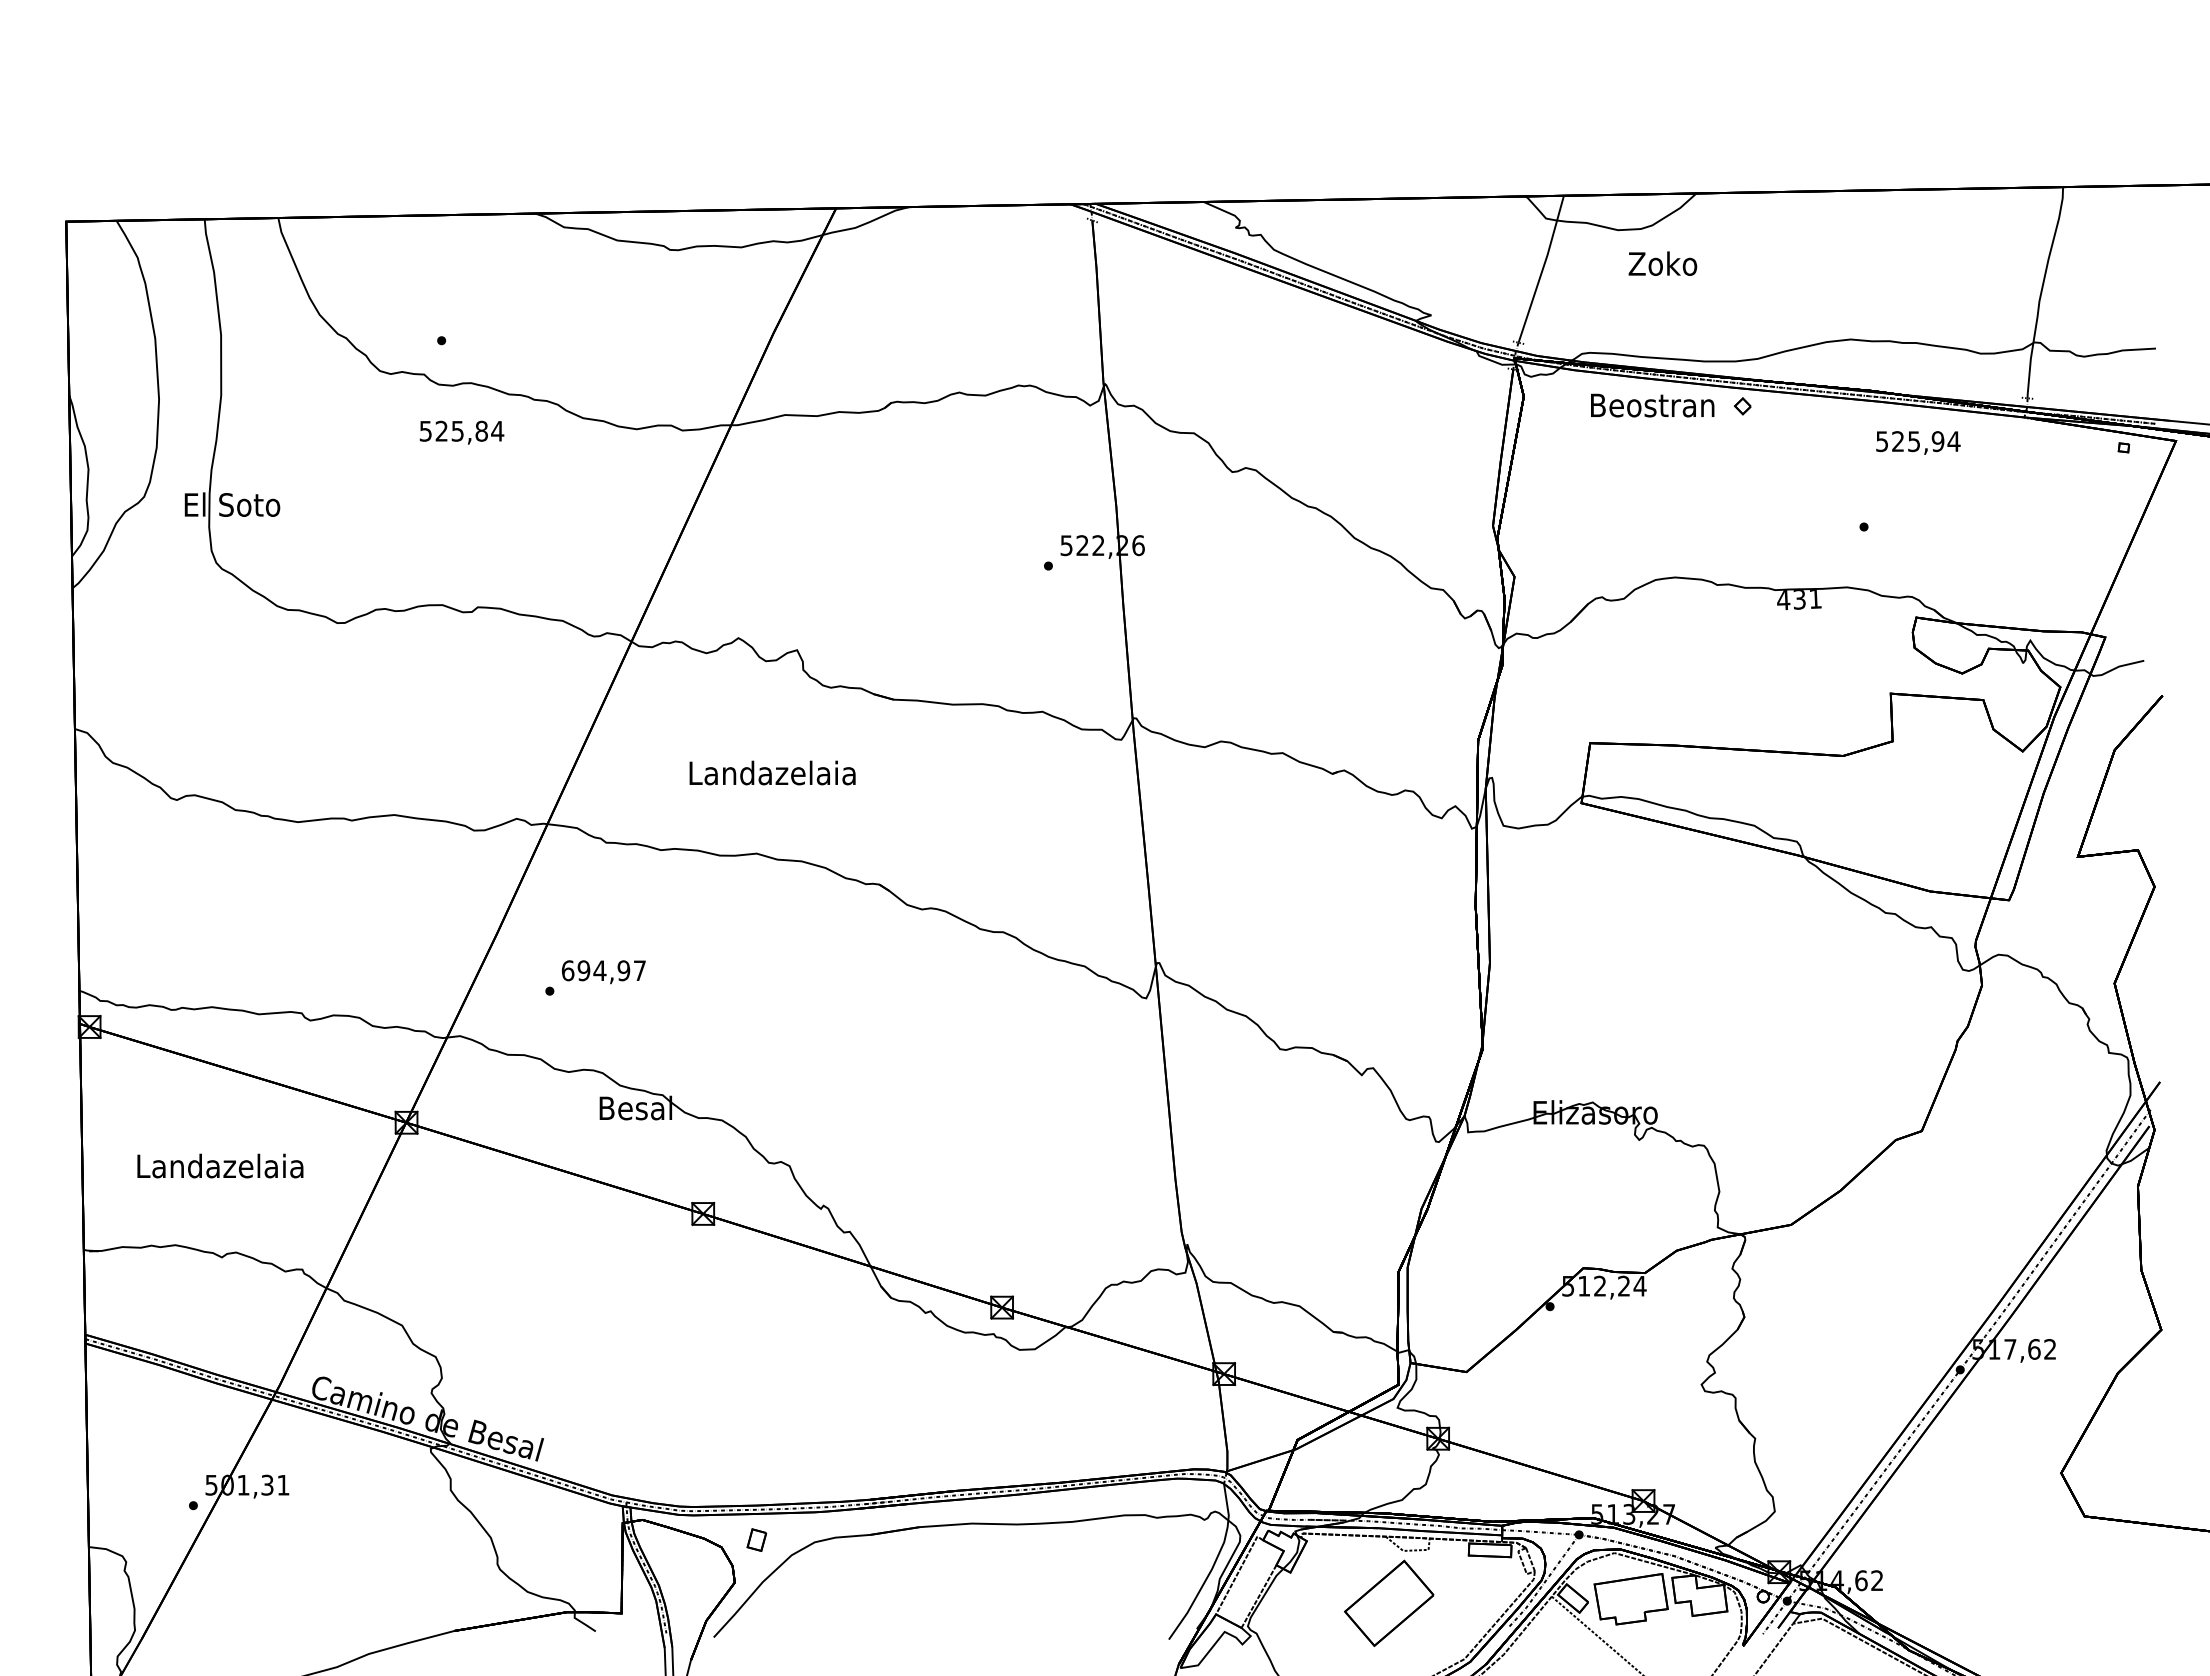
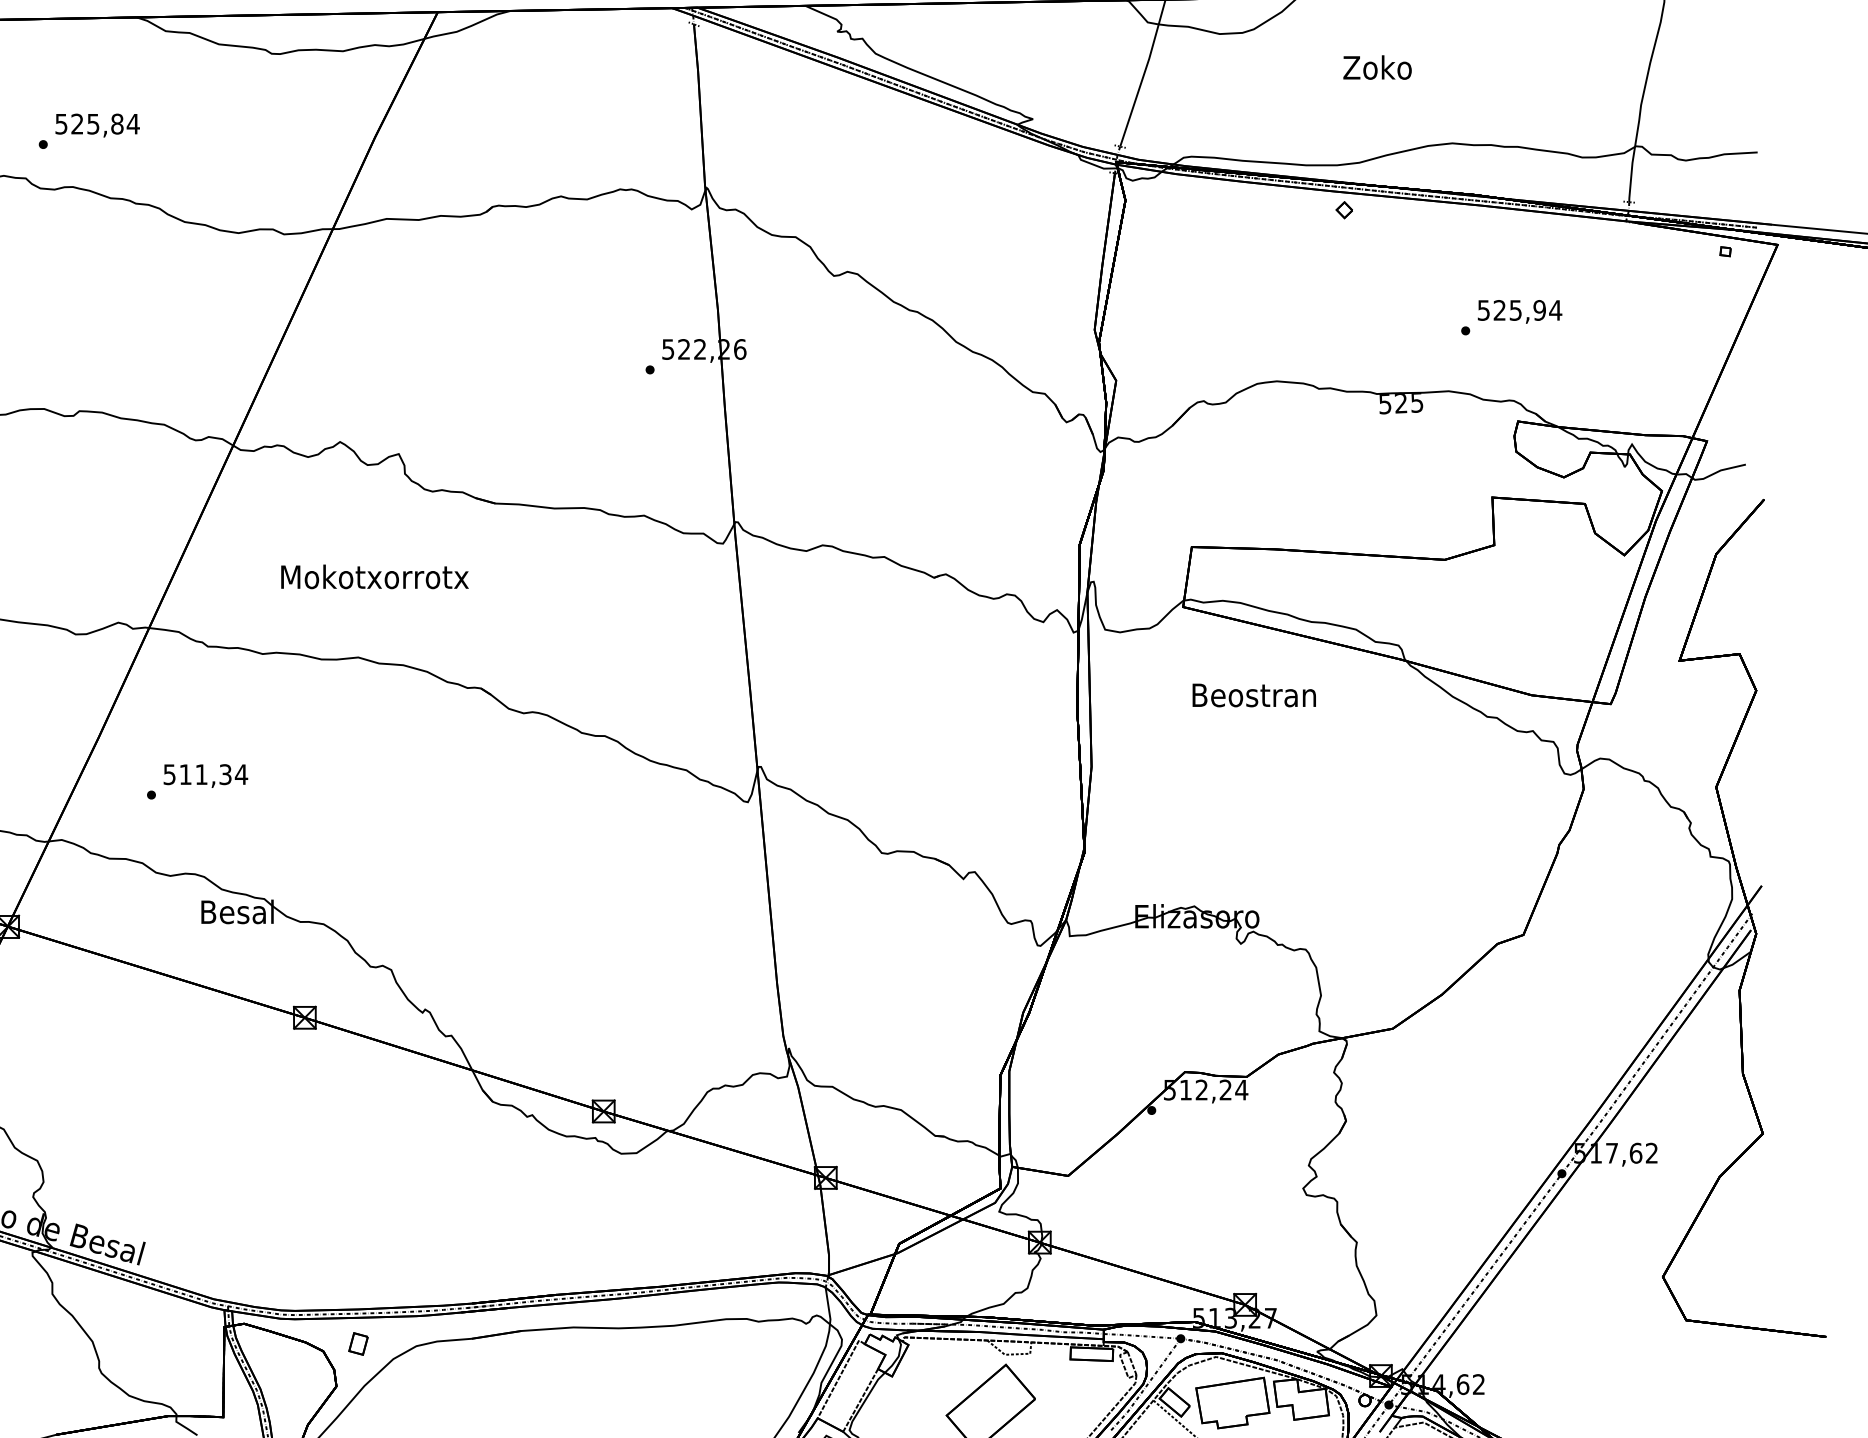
text: (1662, 263) -> (1377, 67), moved
text: (1652, 405) -> (1254, 695), moved
text: (461, 432) -> (97, 125), moved
text: (1918, 442) -> (1520, 311), moved
text: (1799, 600) -> (1401, 404), 431 -> 525
text: (773, 772) -> (375, 576), Landazelaia -> Mokotxorrotx
text: (603, 970) -> (205, 774), 694,97 -> 511,34

